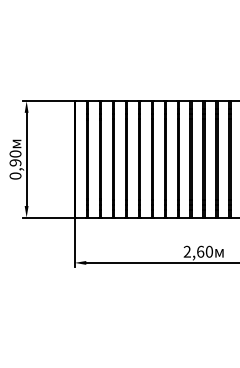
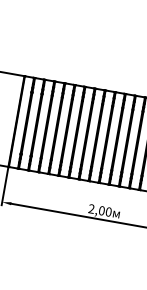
text: (200, 251) -> (101, 210), 2,60 -> 2,00

